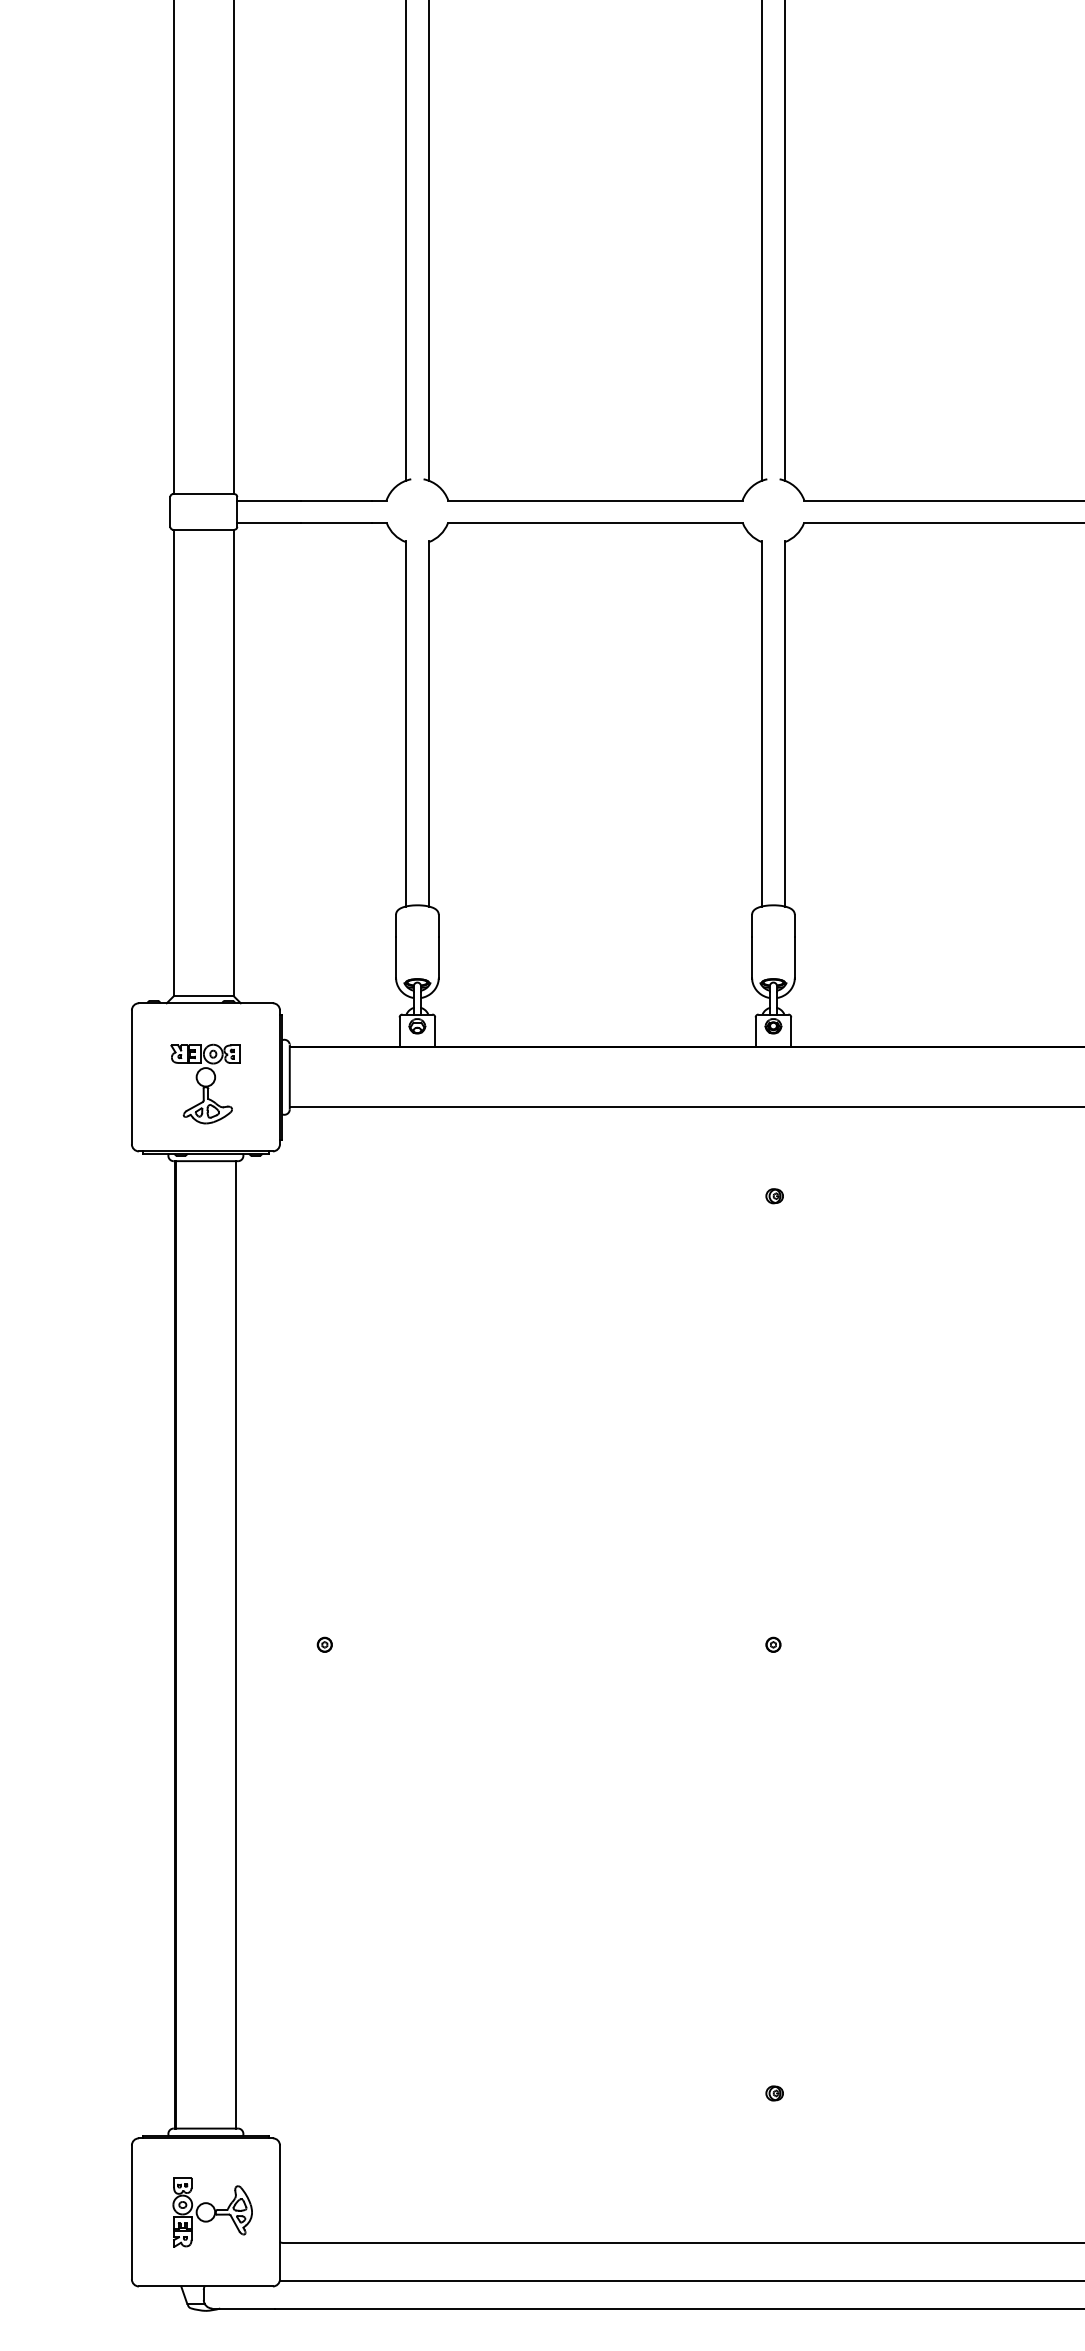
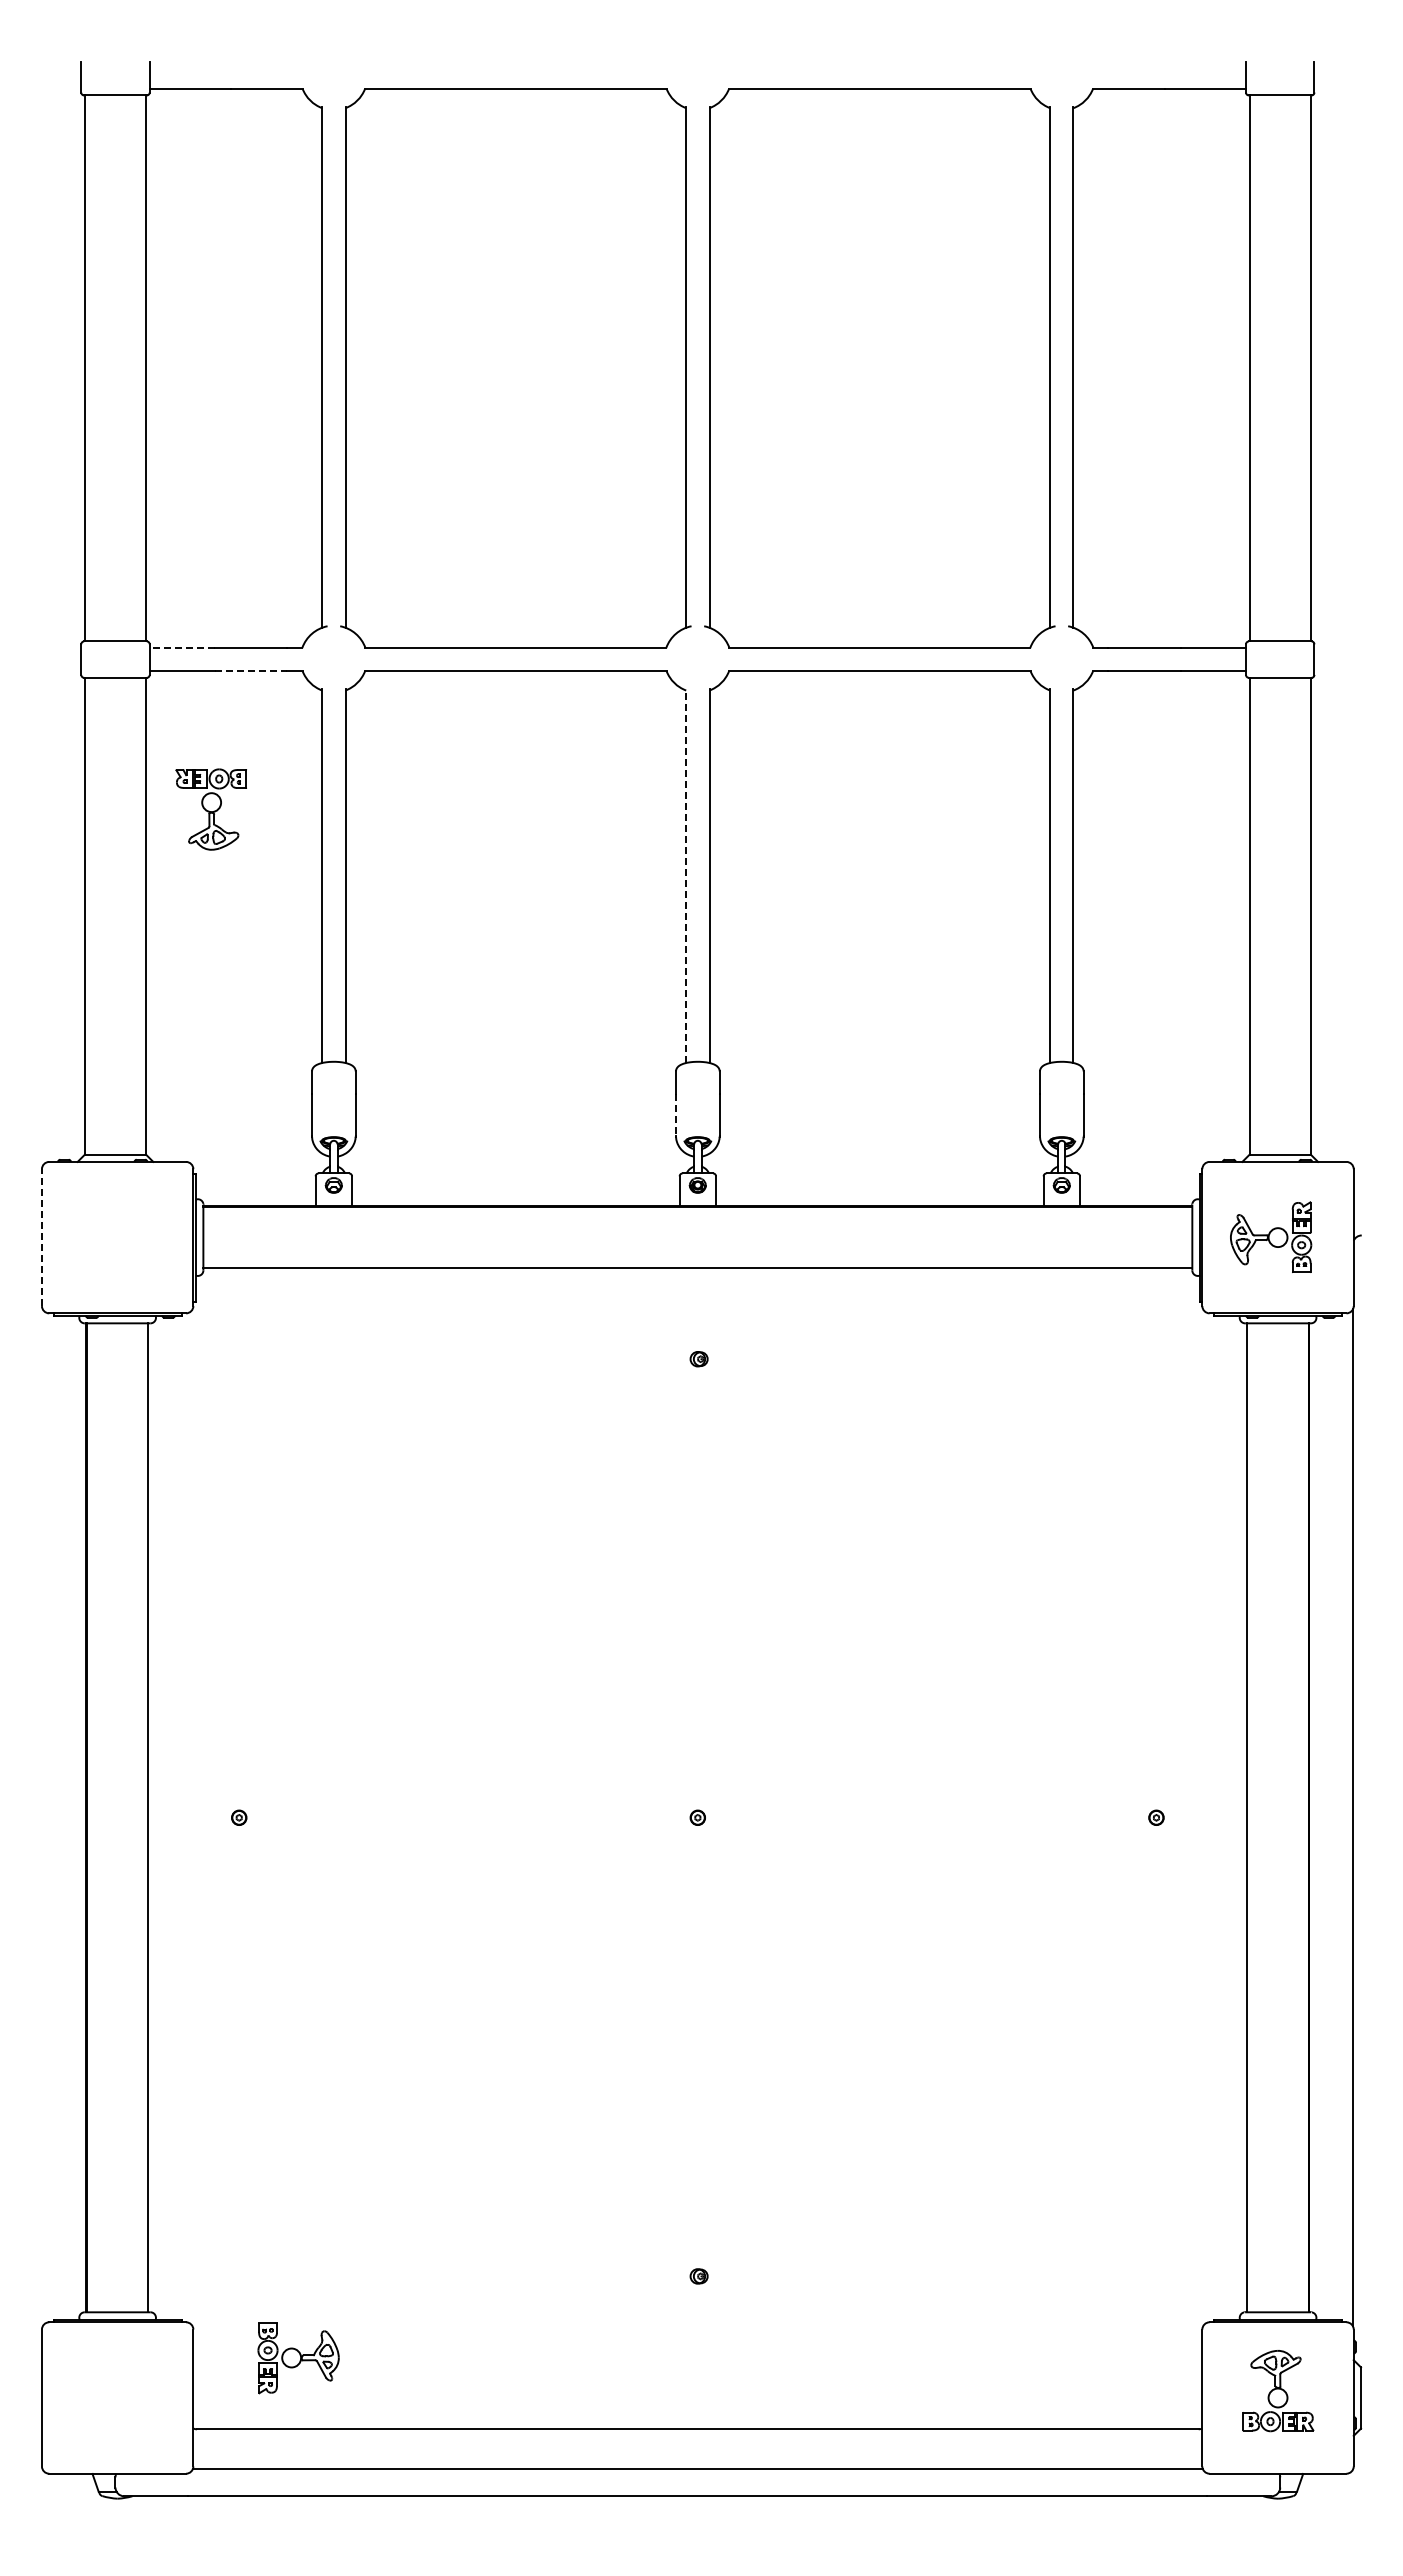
line: (269, 500) -> (182, 647), solid -> dashed
line: (336, 523) -> (251, 671), solid -> dashed
line: (762, 724) -> (686, 876), solid -> dashed
line: (752, 957) -> (676, 1115), solid -> dashed
line: (131, 1077) -> (41, 1237), solid -> dashed
part: (204, 1084) -> (210, 809), moved
part: (212, 2212) -> (298, 2358), moved

